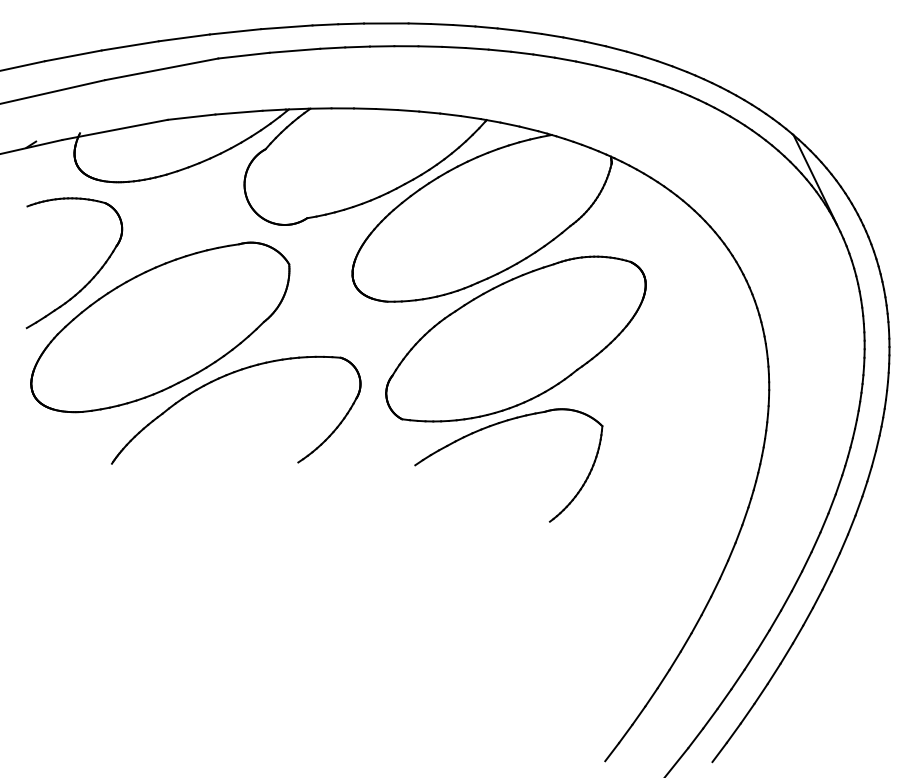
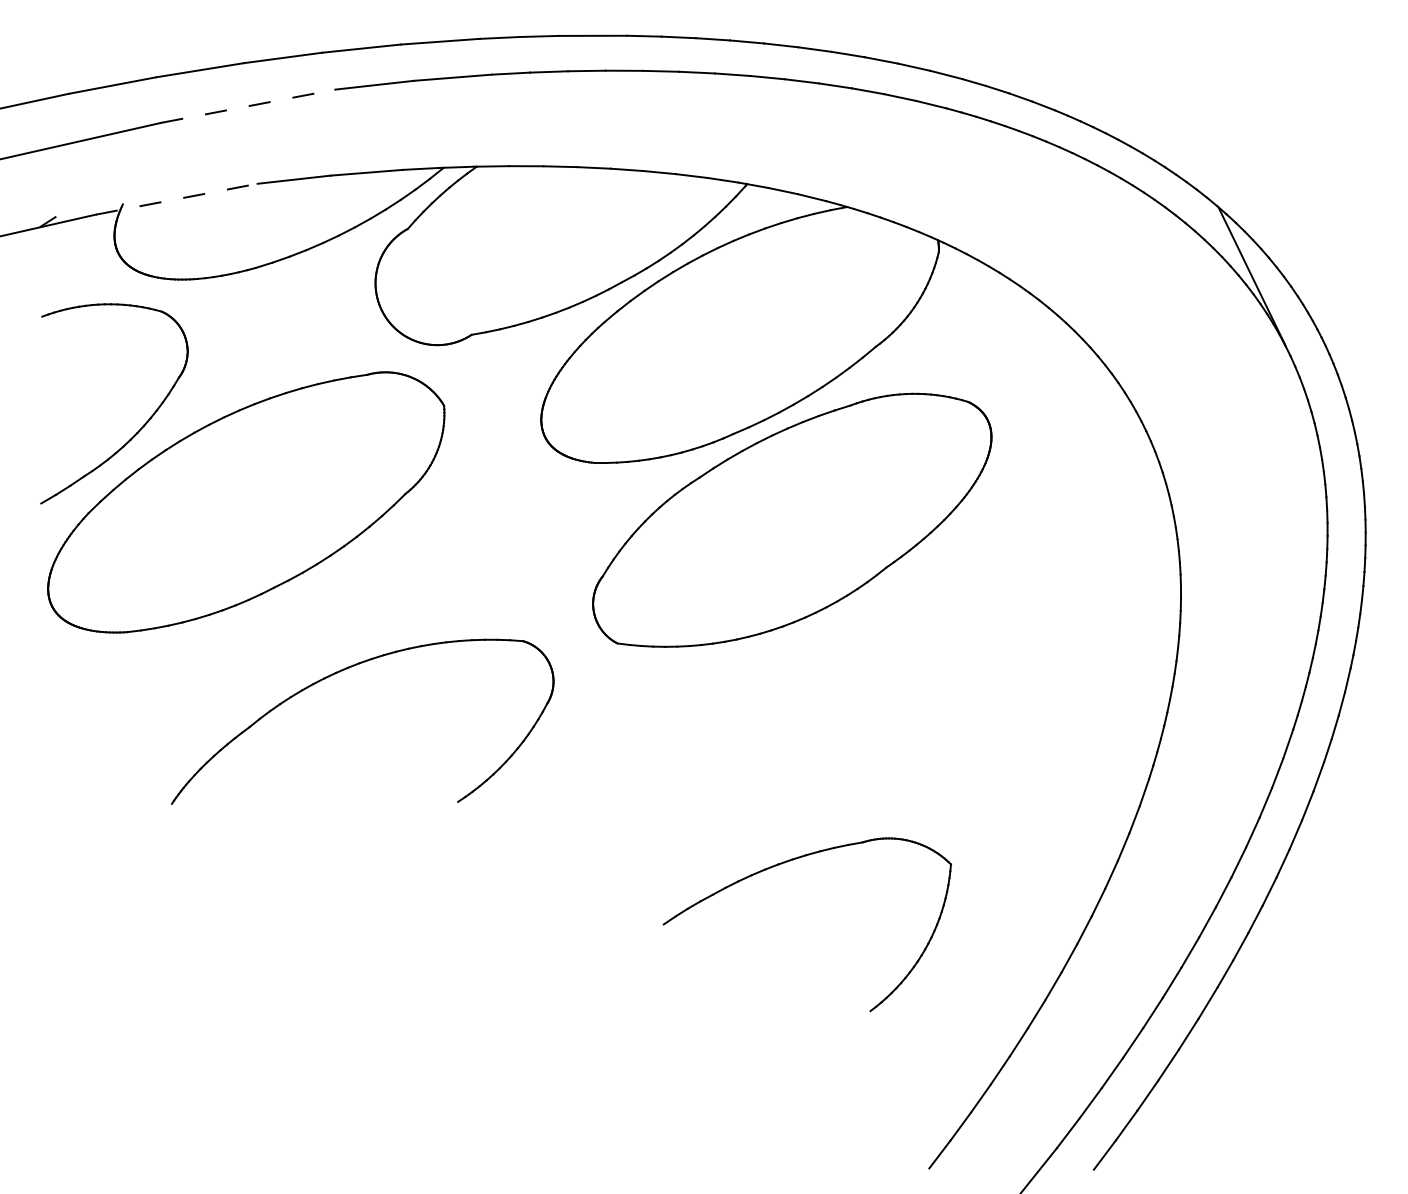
line: (161, 69) -> (248, 106), solid -> dashed
line: (115, 129) -> (177, 198), solid -> dashed
part: (221, 378) -> (340, 672), moved
part: (490, 427) -> (779, 866), moved

